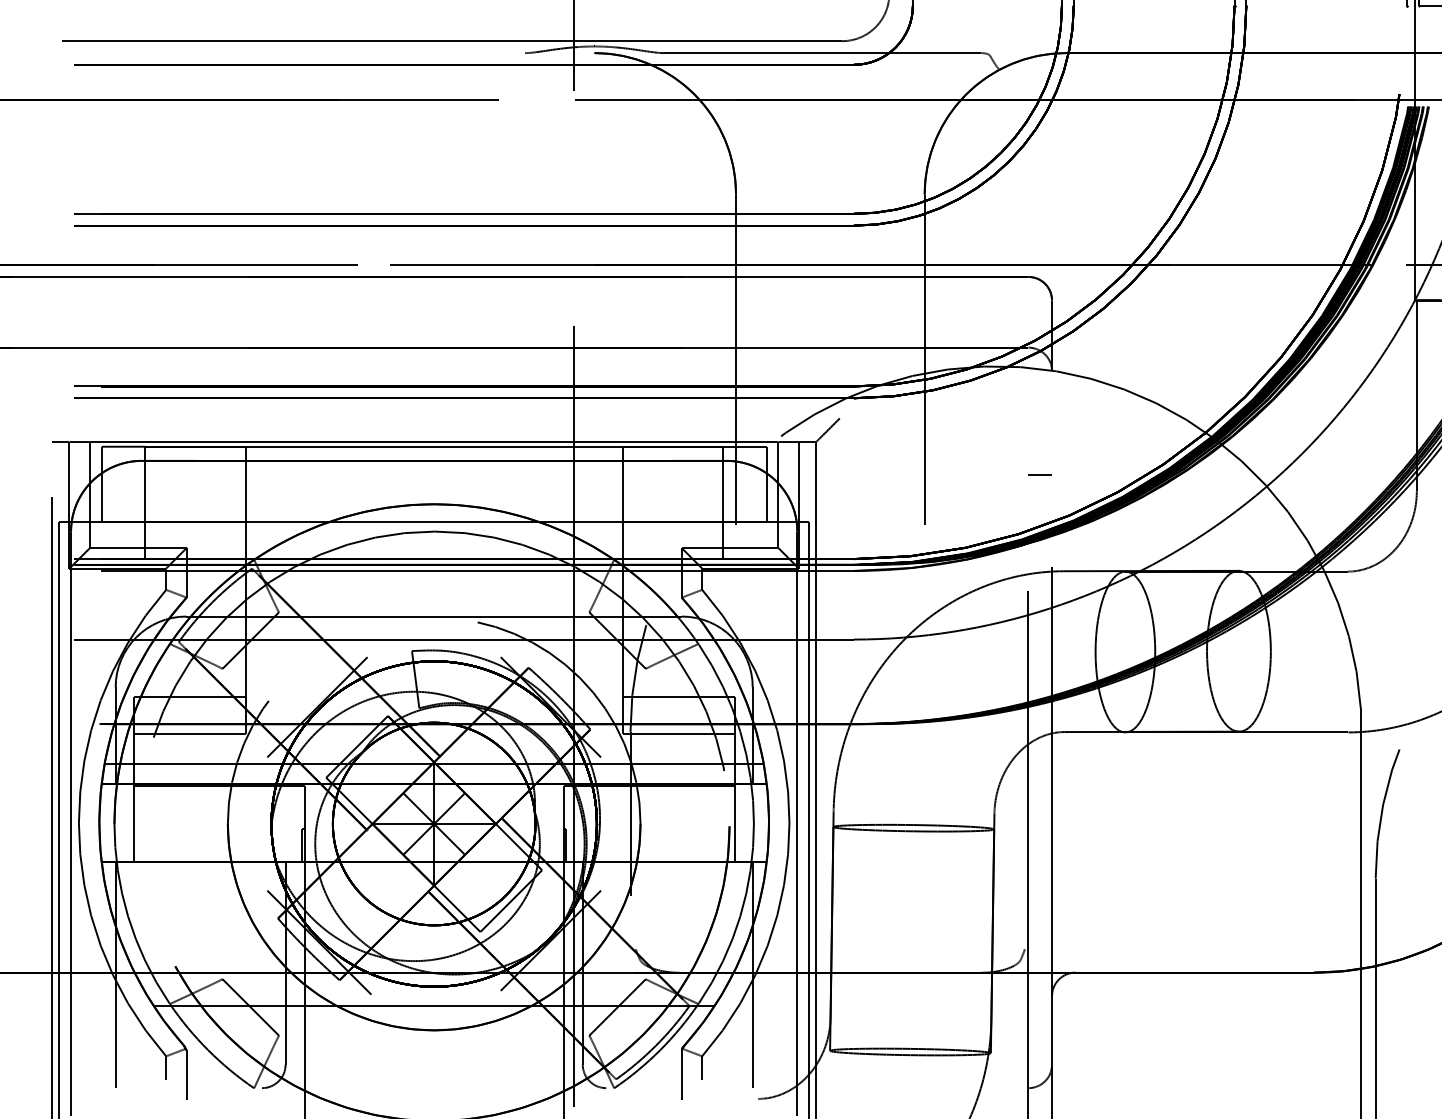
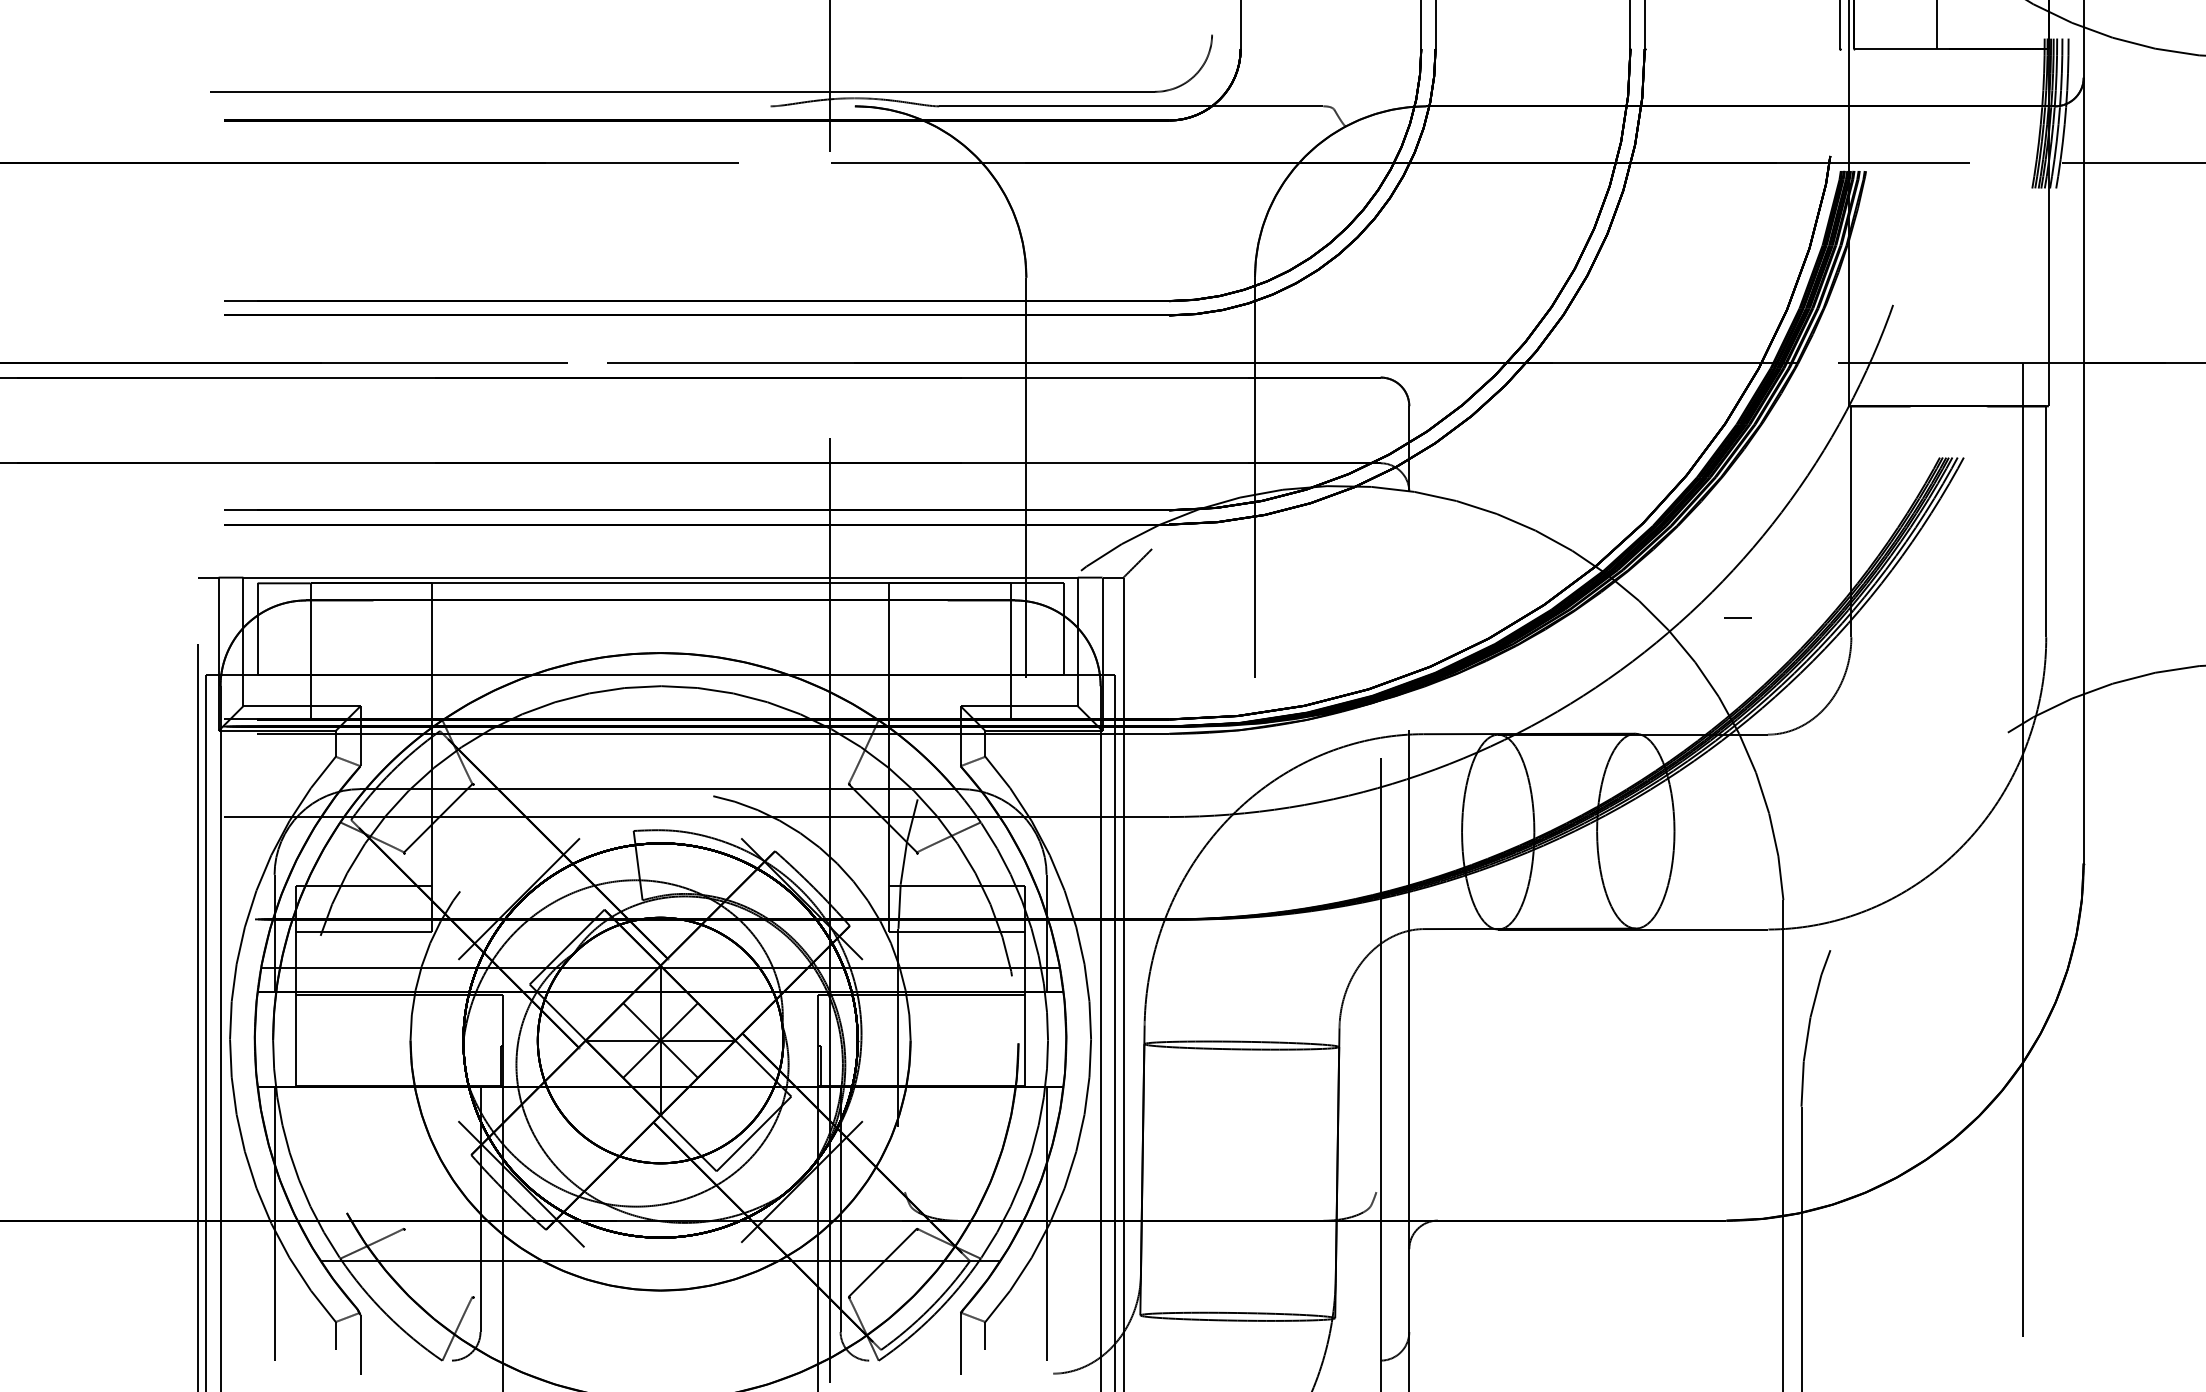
line: (1039, 474) -> (1737, 617), moved
line: (250, 1007) -> (438, 1262), removed

